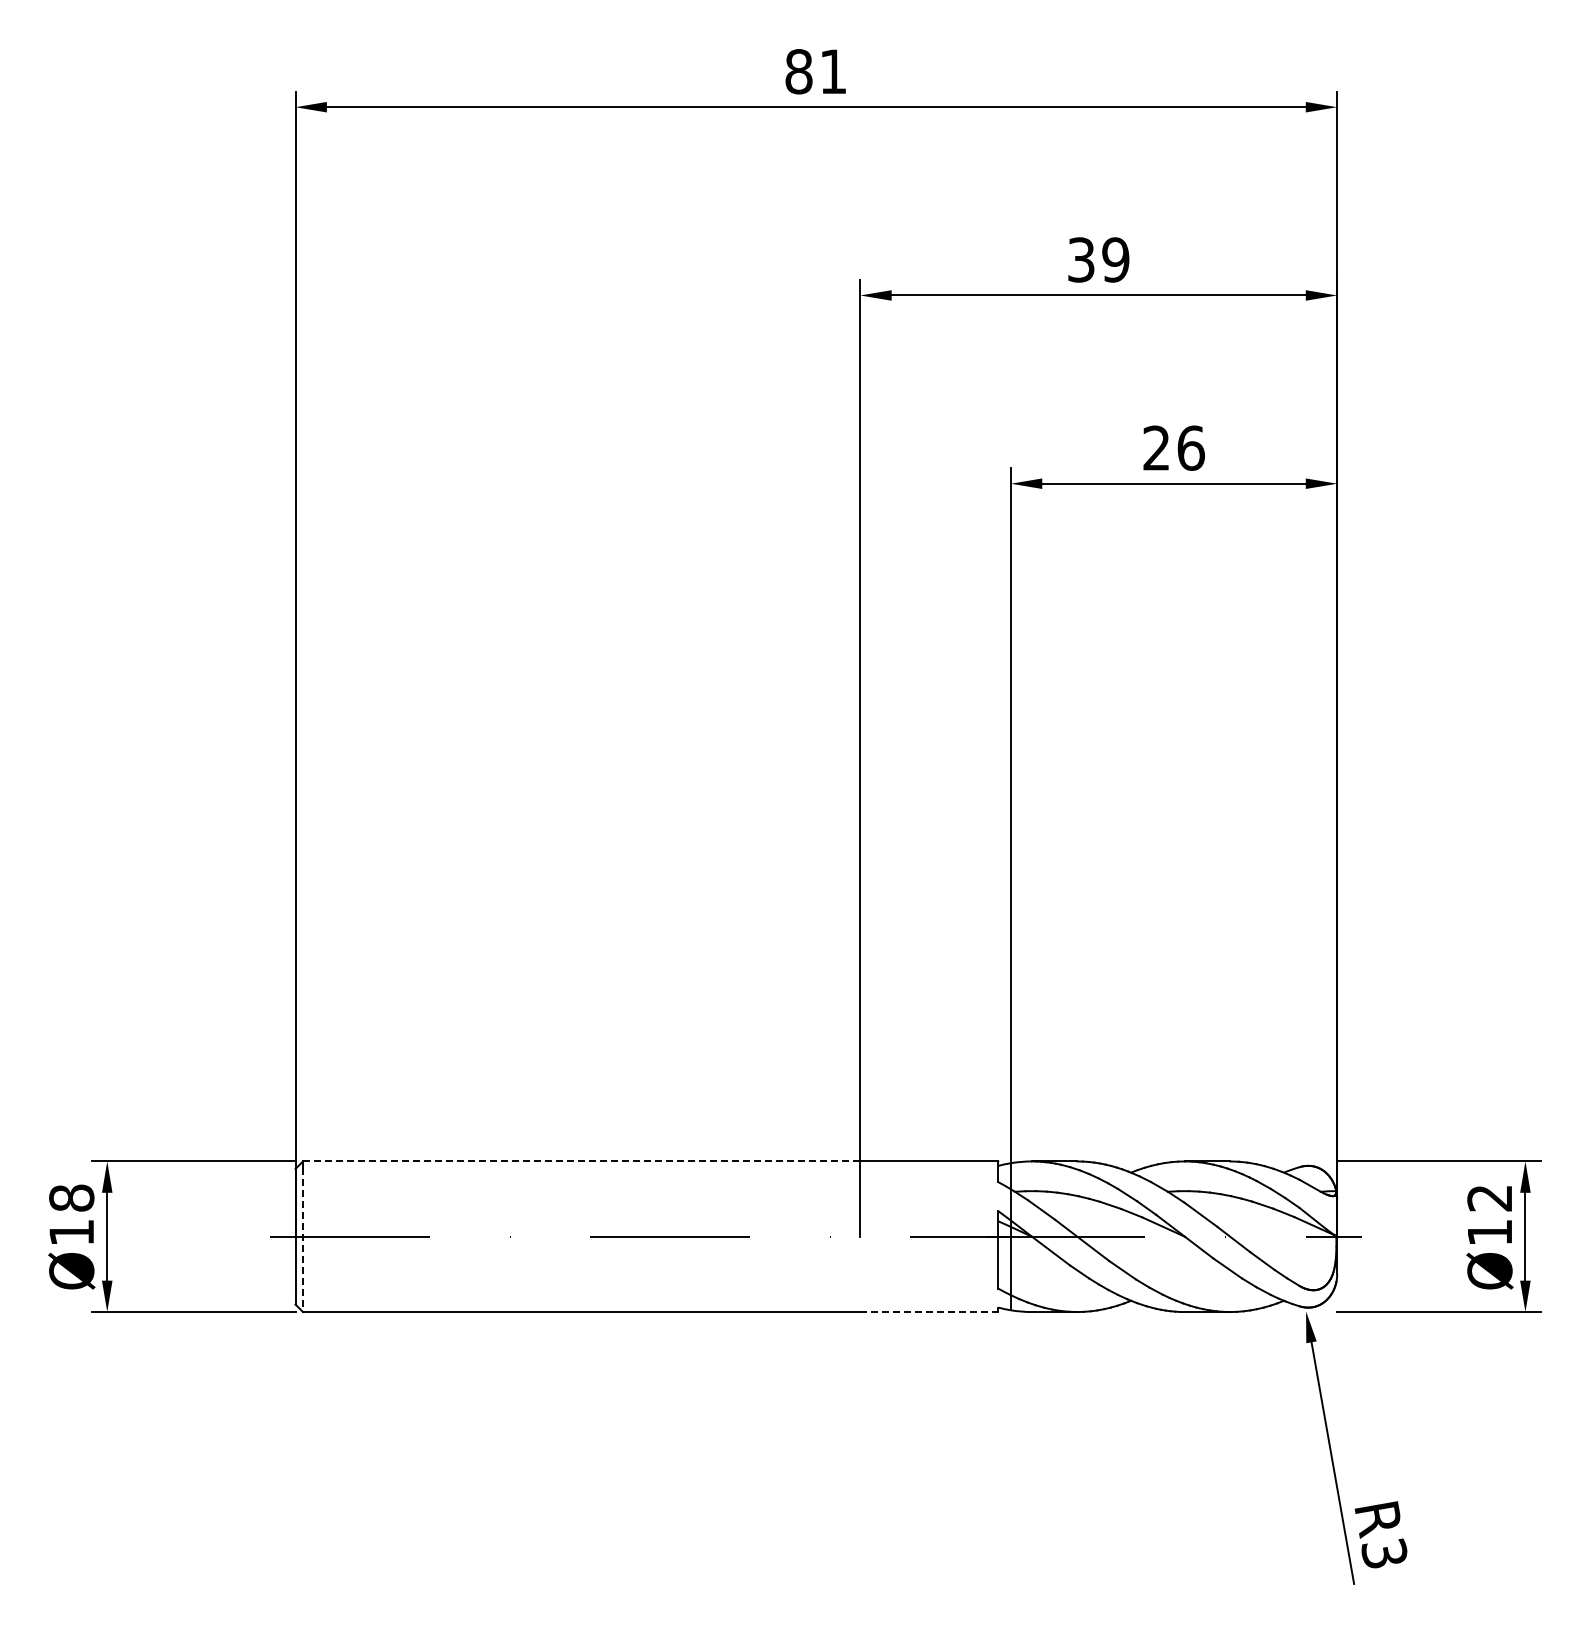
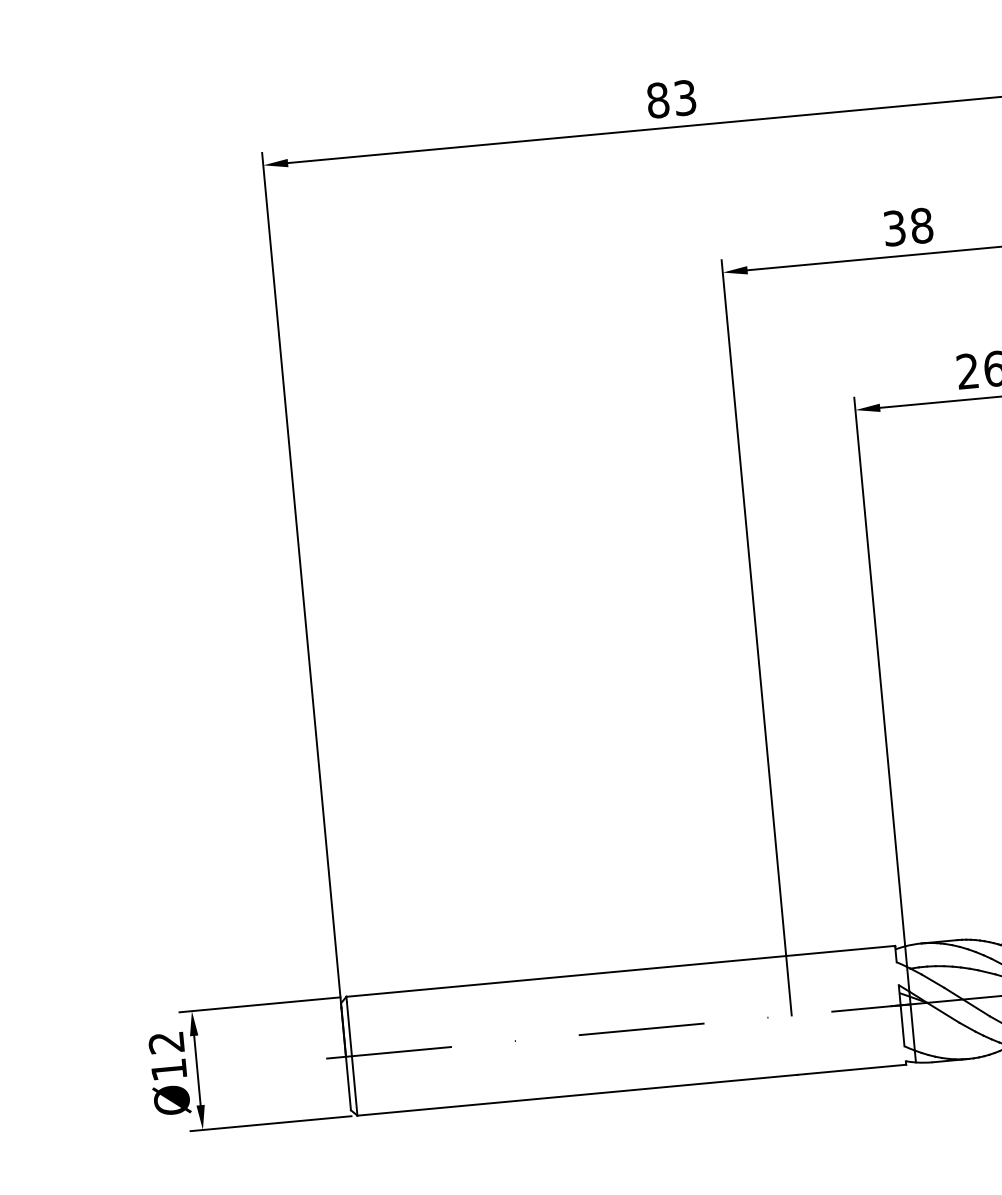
text: (833, 71) -> (685, 97), 81 -> 83
text: (1115, 259) -> (921, 225), 39 -> 38
line: (581, 1161) -> (566, 976), dashed -> solid
text: (71, 1197) -> (166, 1042), Ø18 -> Ø12
line: (303, 1240) -> (352, 1059), dashed -> solid
line: (929, 1312) -> (851, 1070), dashed -> solid

